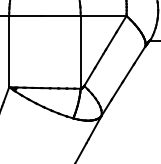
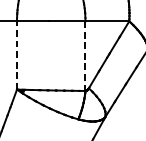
line: (9, 51) -> (17, 55), solid -> dashed
line: (80, 52) -> (85, 56), solid -> dashed

